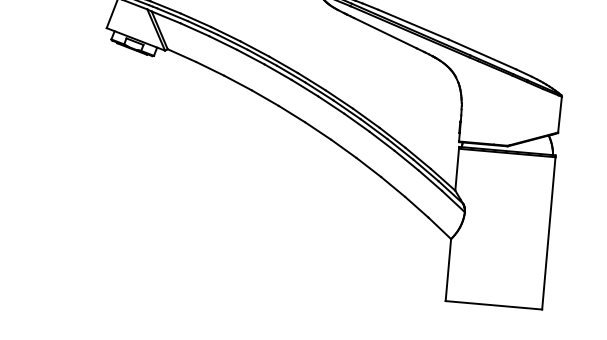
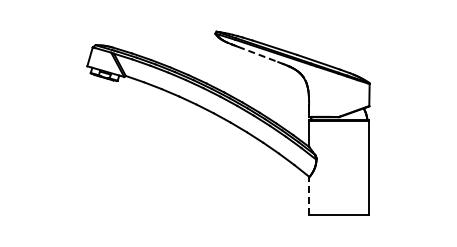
line: (385, 33) -> (258, 54), solid -> dashed
line: (448, 269) -> (309, 195), solid -> dashed

